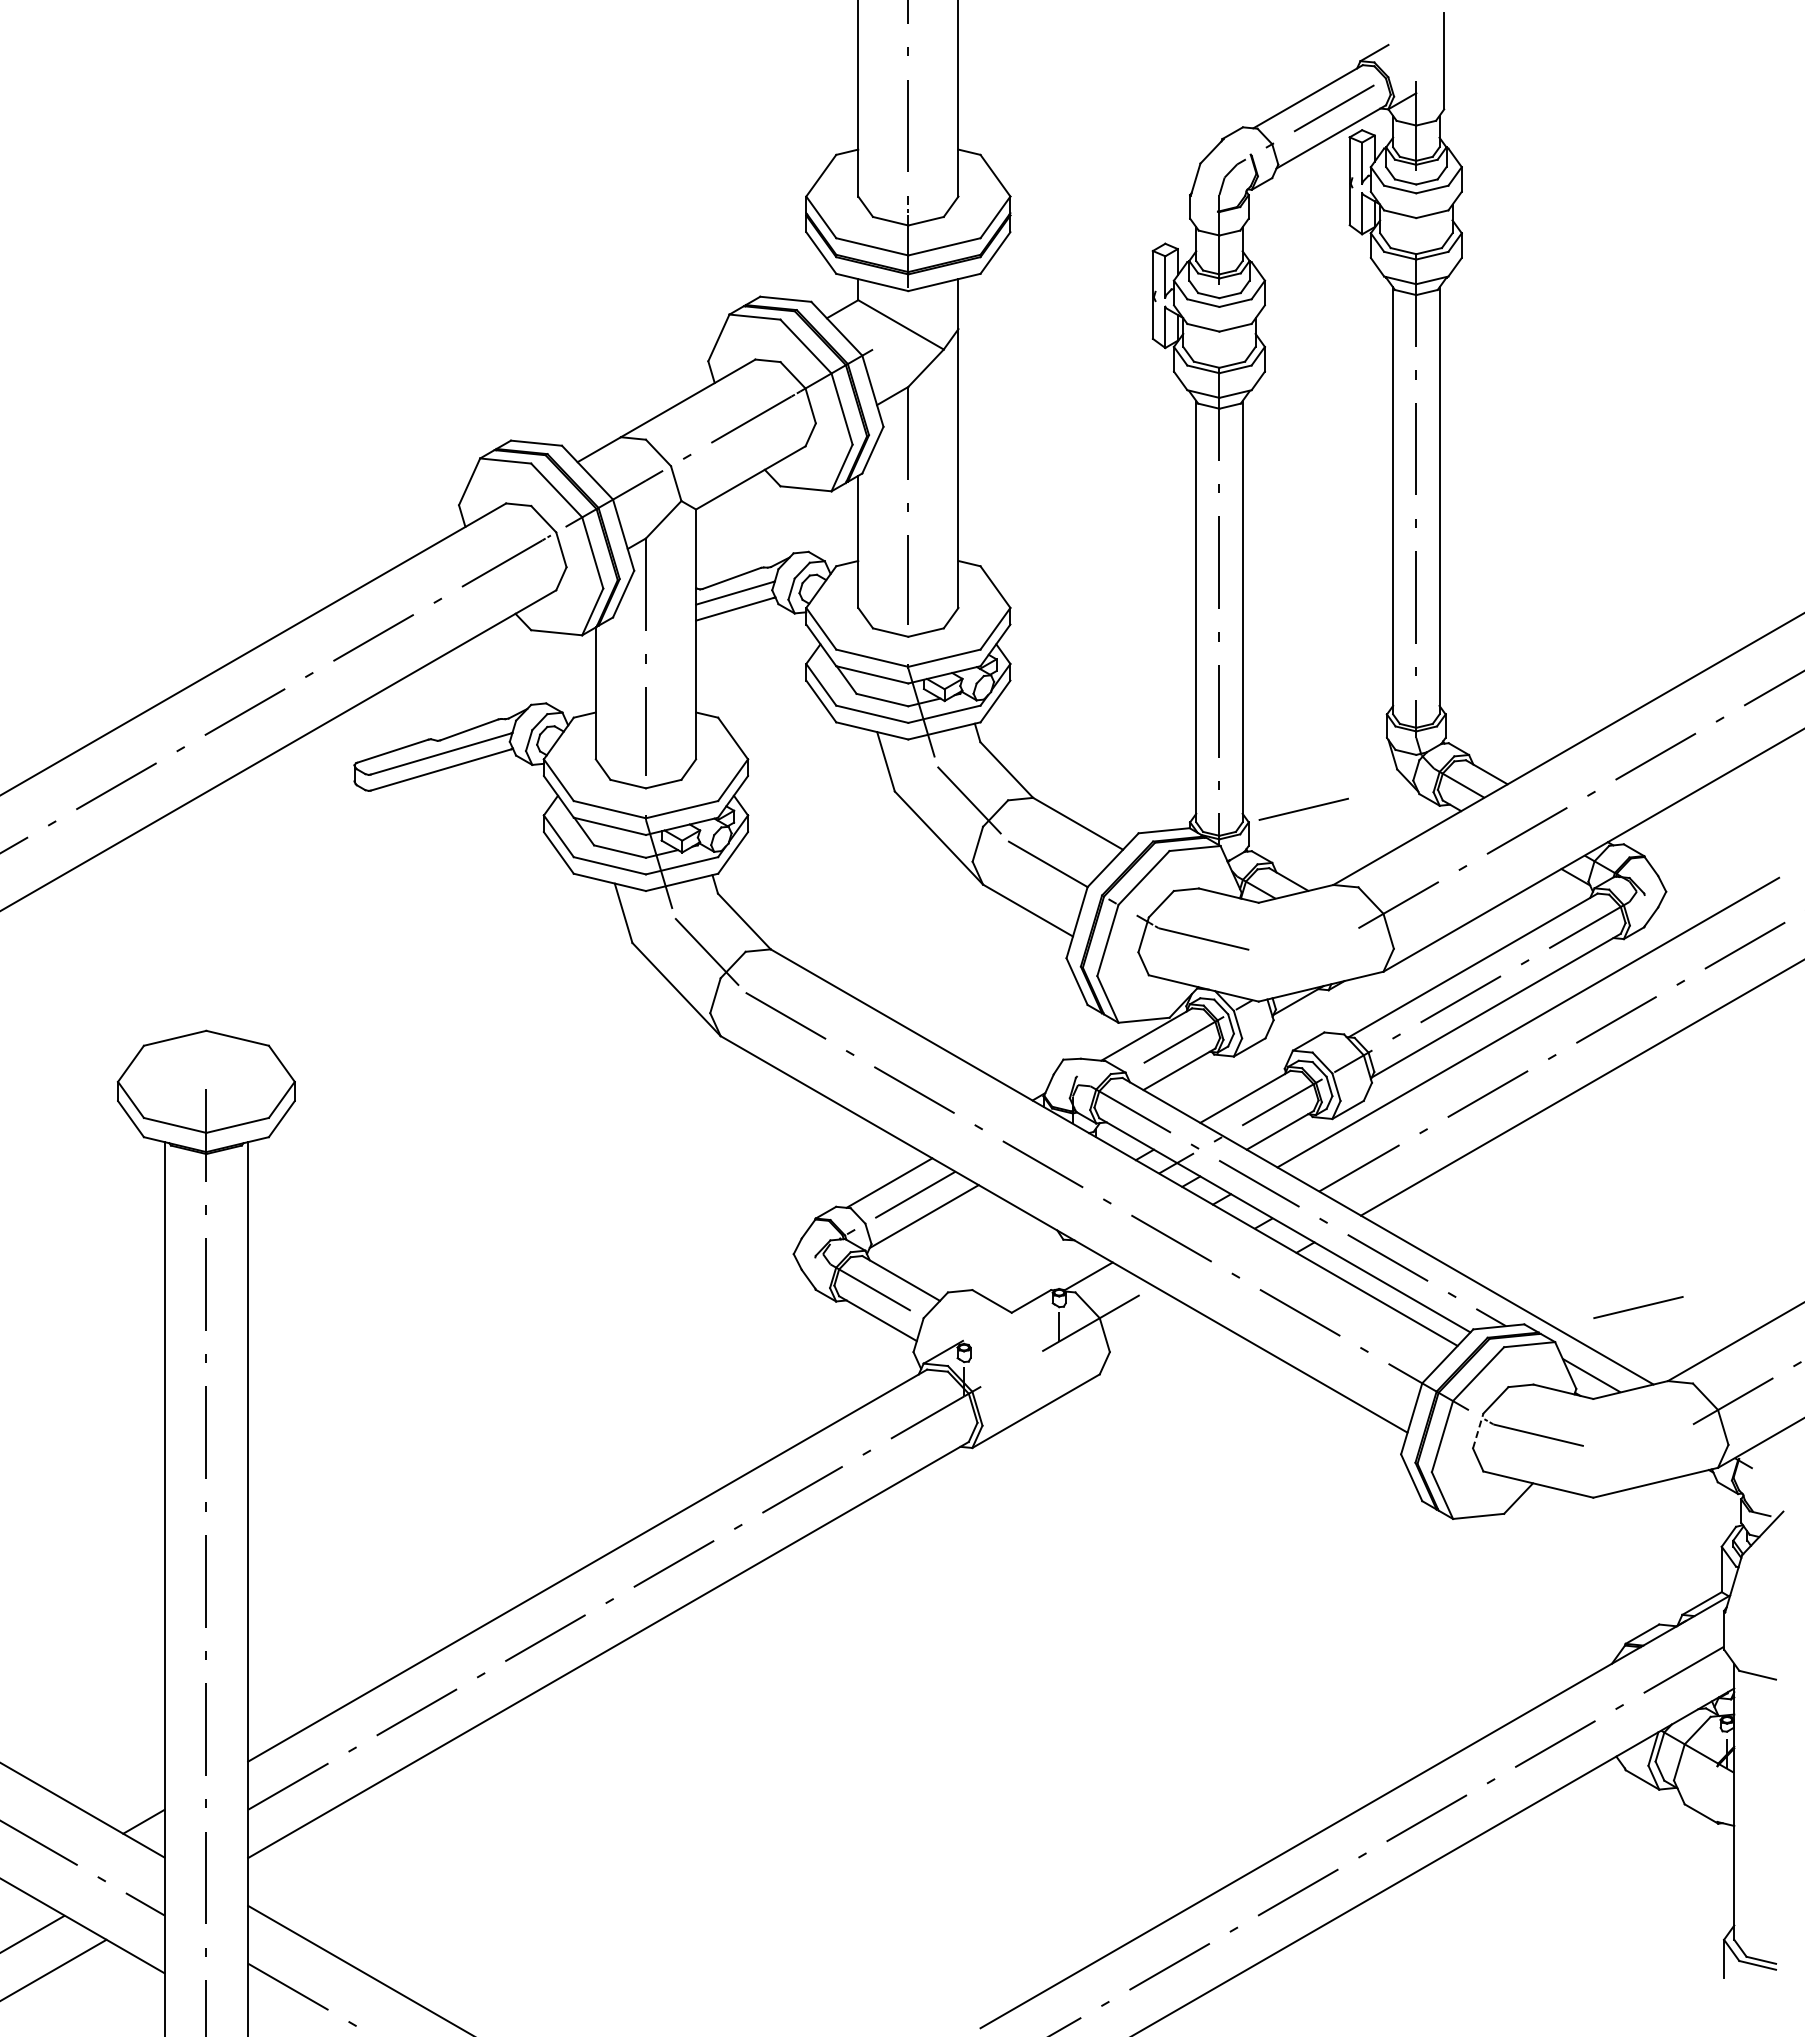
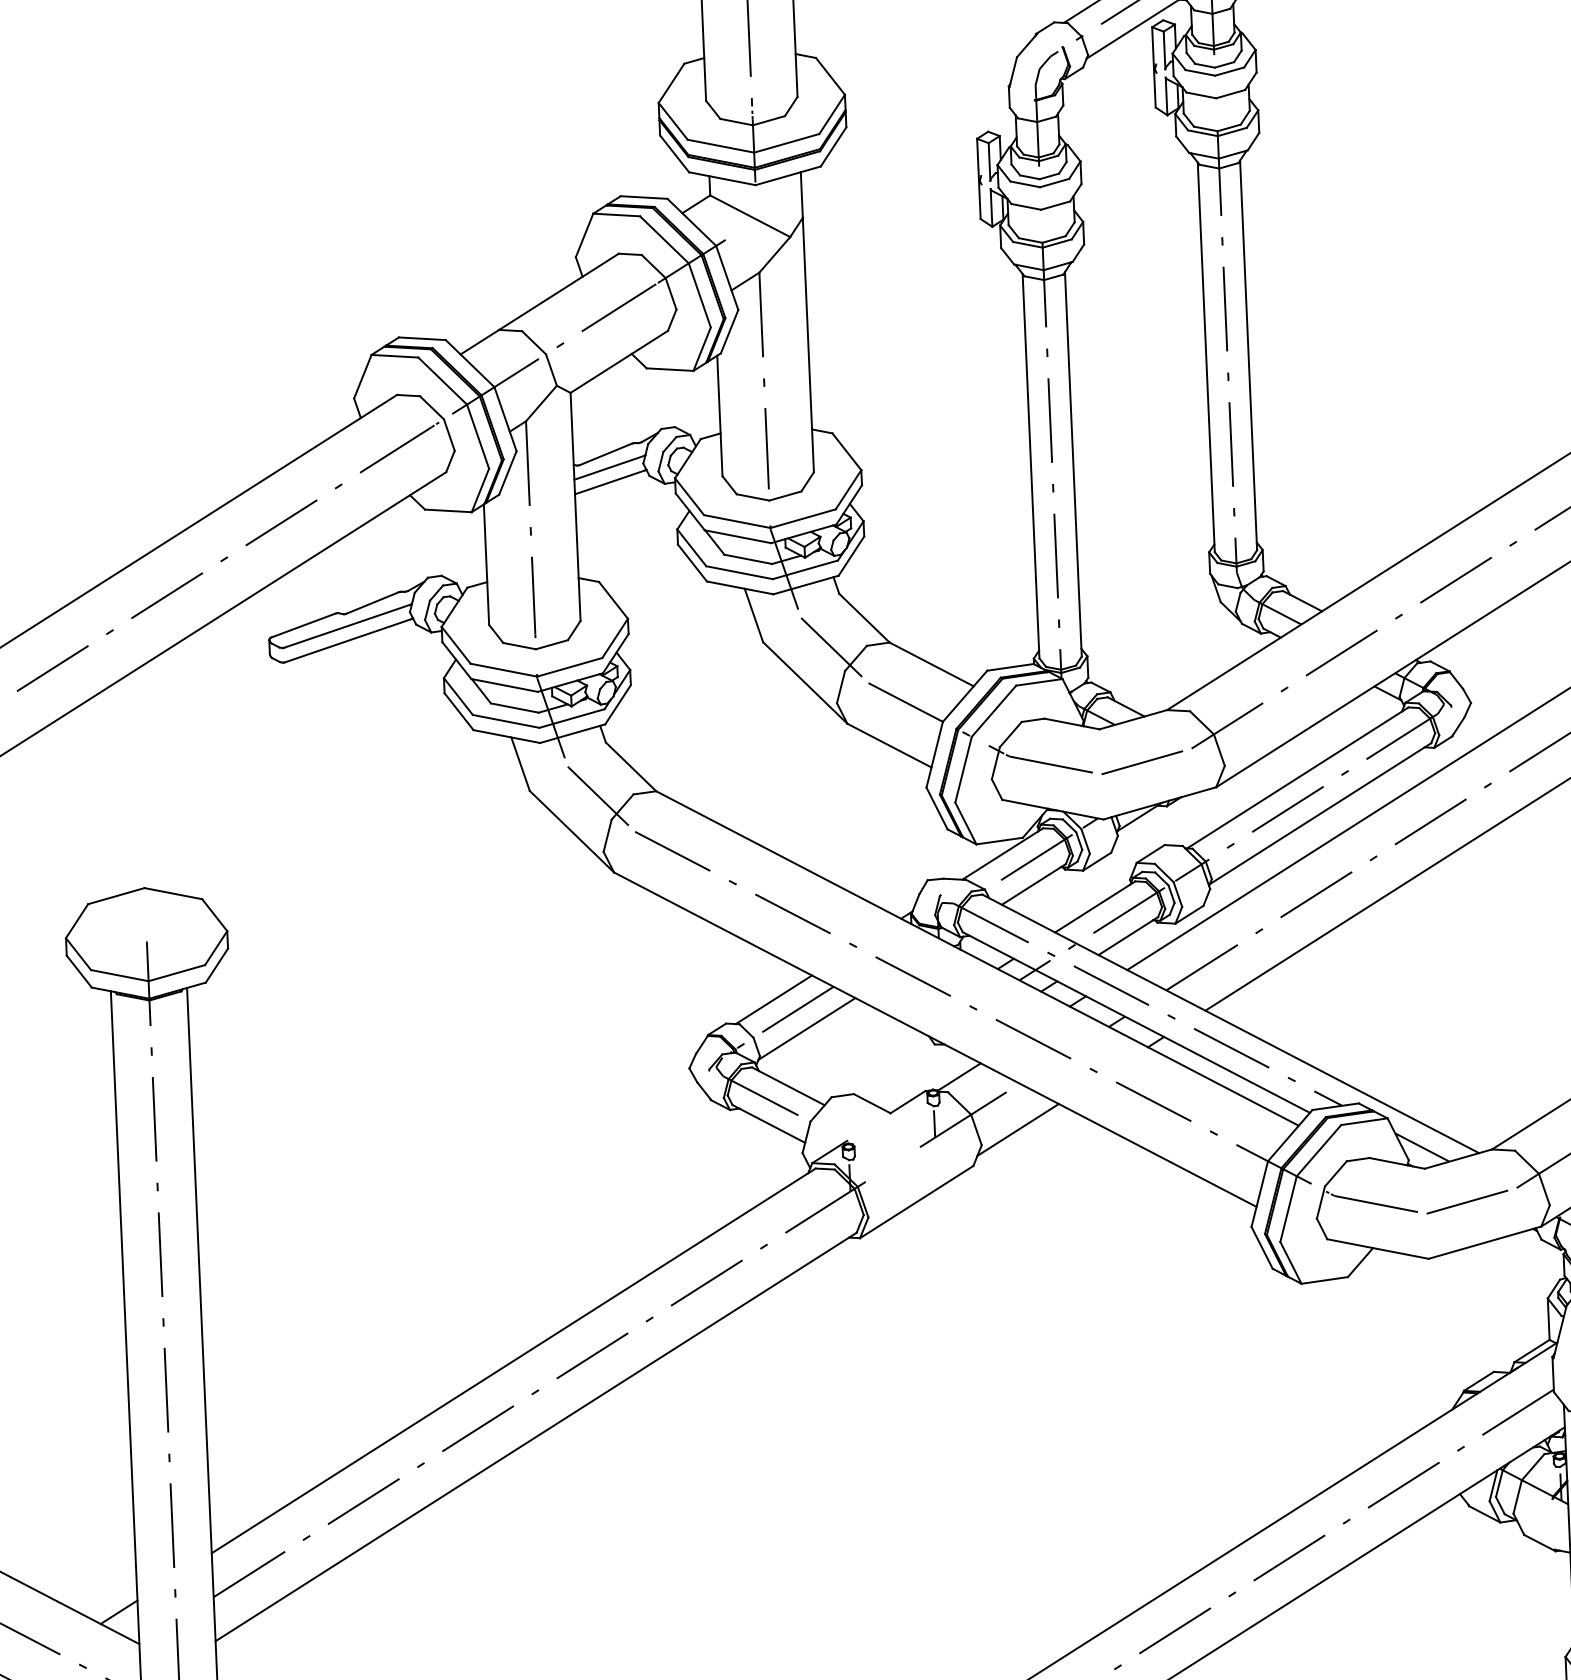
line: (1303, 808) -> (1142, 761), moved
line: (1638, 1307) -> (1467, 1202), moved
line: (1150, 1336) -> (1018, 1129), added
line: (1478, 1430) -> (1321, 1202), dashed -> solid

